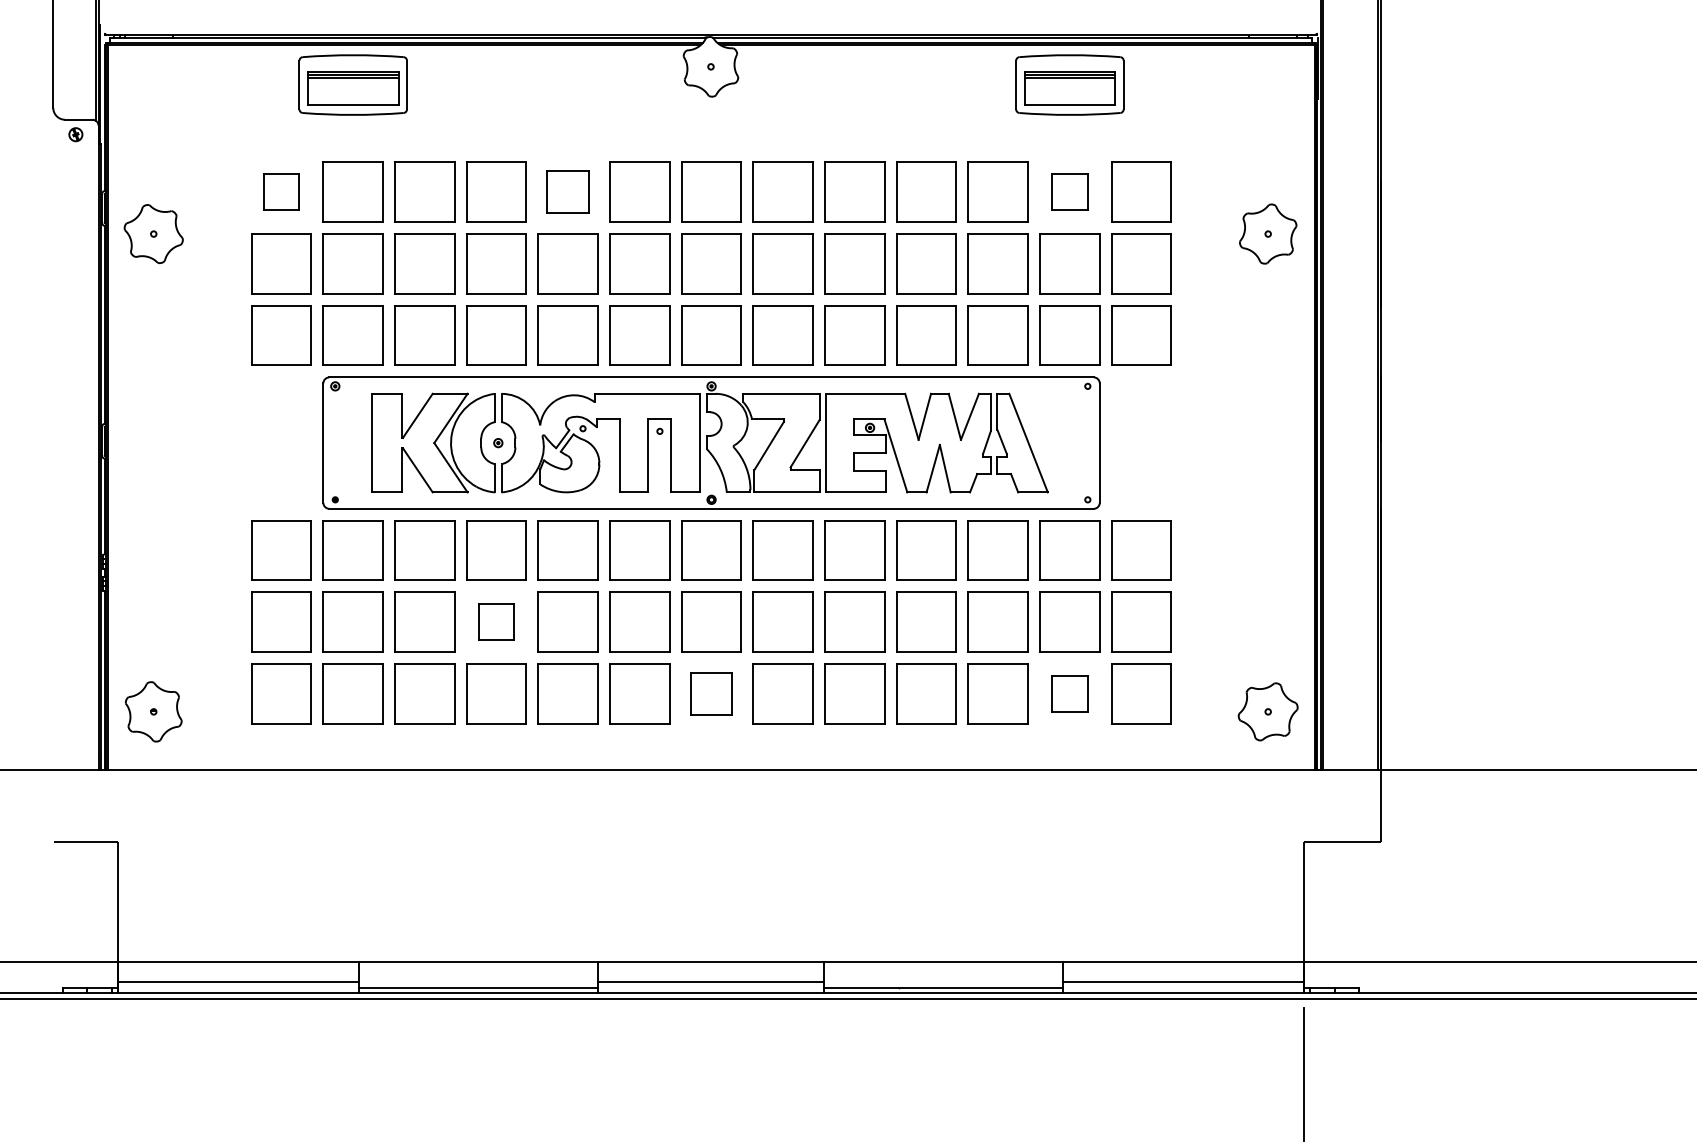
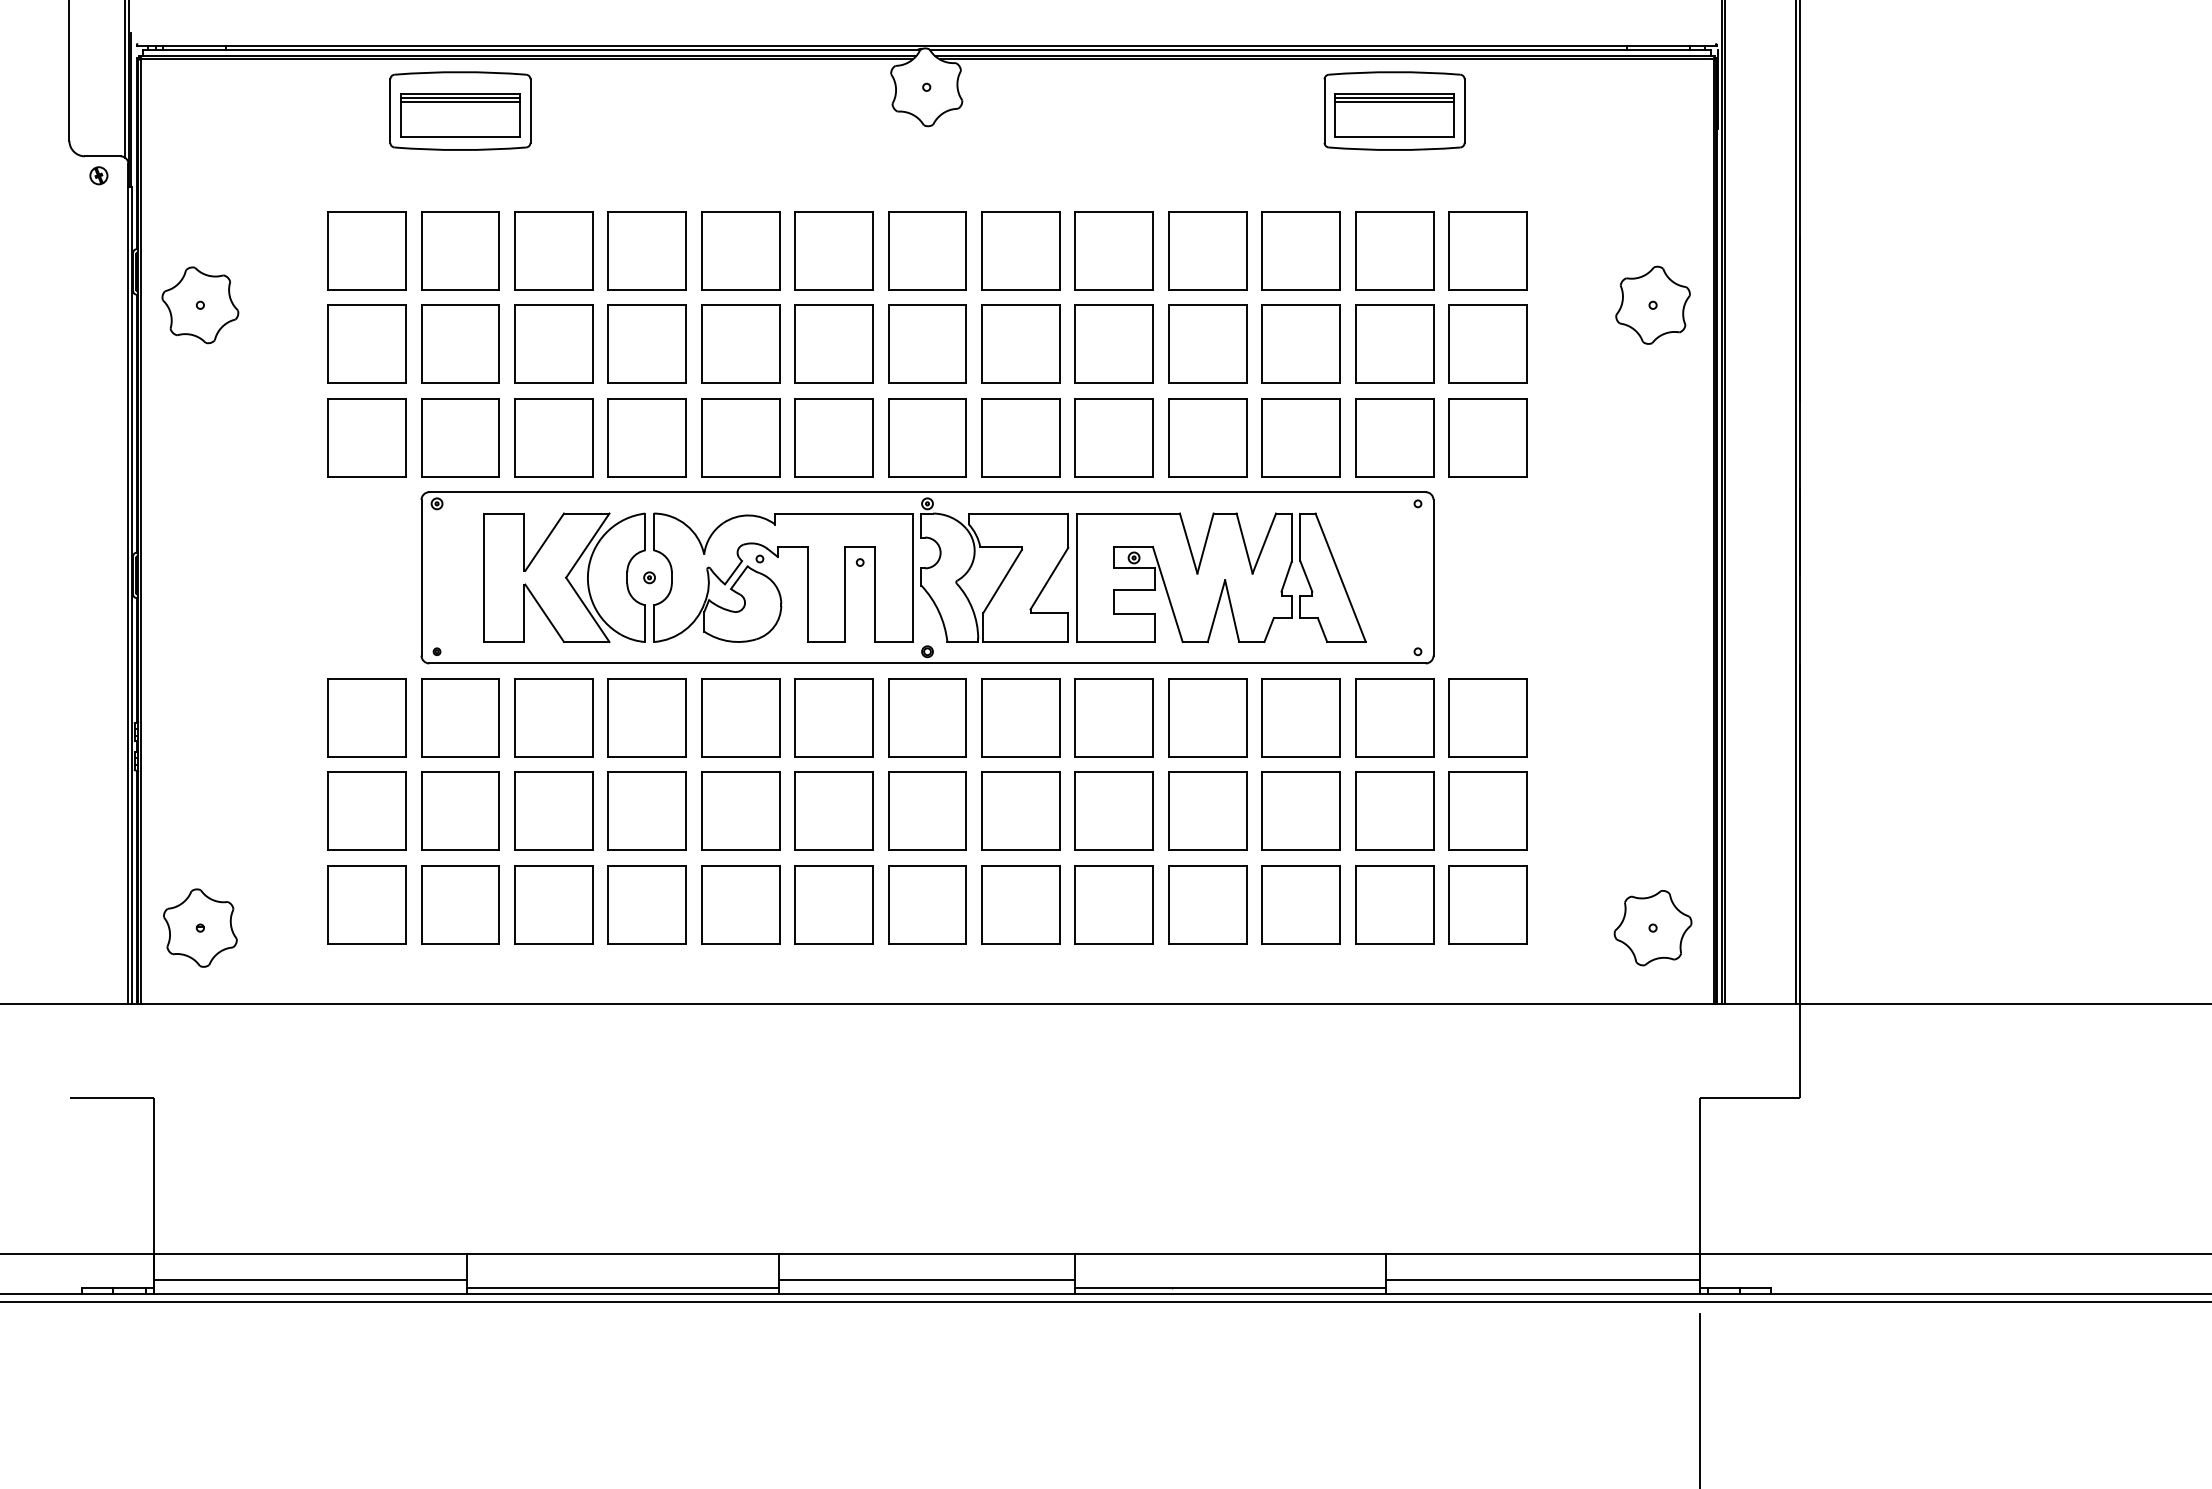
part: (281, 191) -> (366, 249), size x1.67
part: (567, 191) -> (739, 249), size x1.43
part: (1069, 191) -> (1394, 249), size x1.67
part: (496, 621) -> (647, 810), size x1.67
part: (711, 693) -> (927, 904), size x1.43
part: (1069, 693) -> (1394, 904), size x1.67

